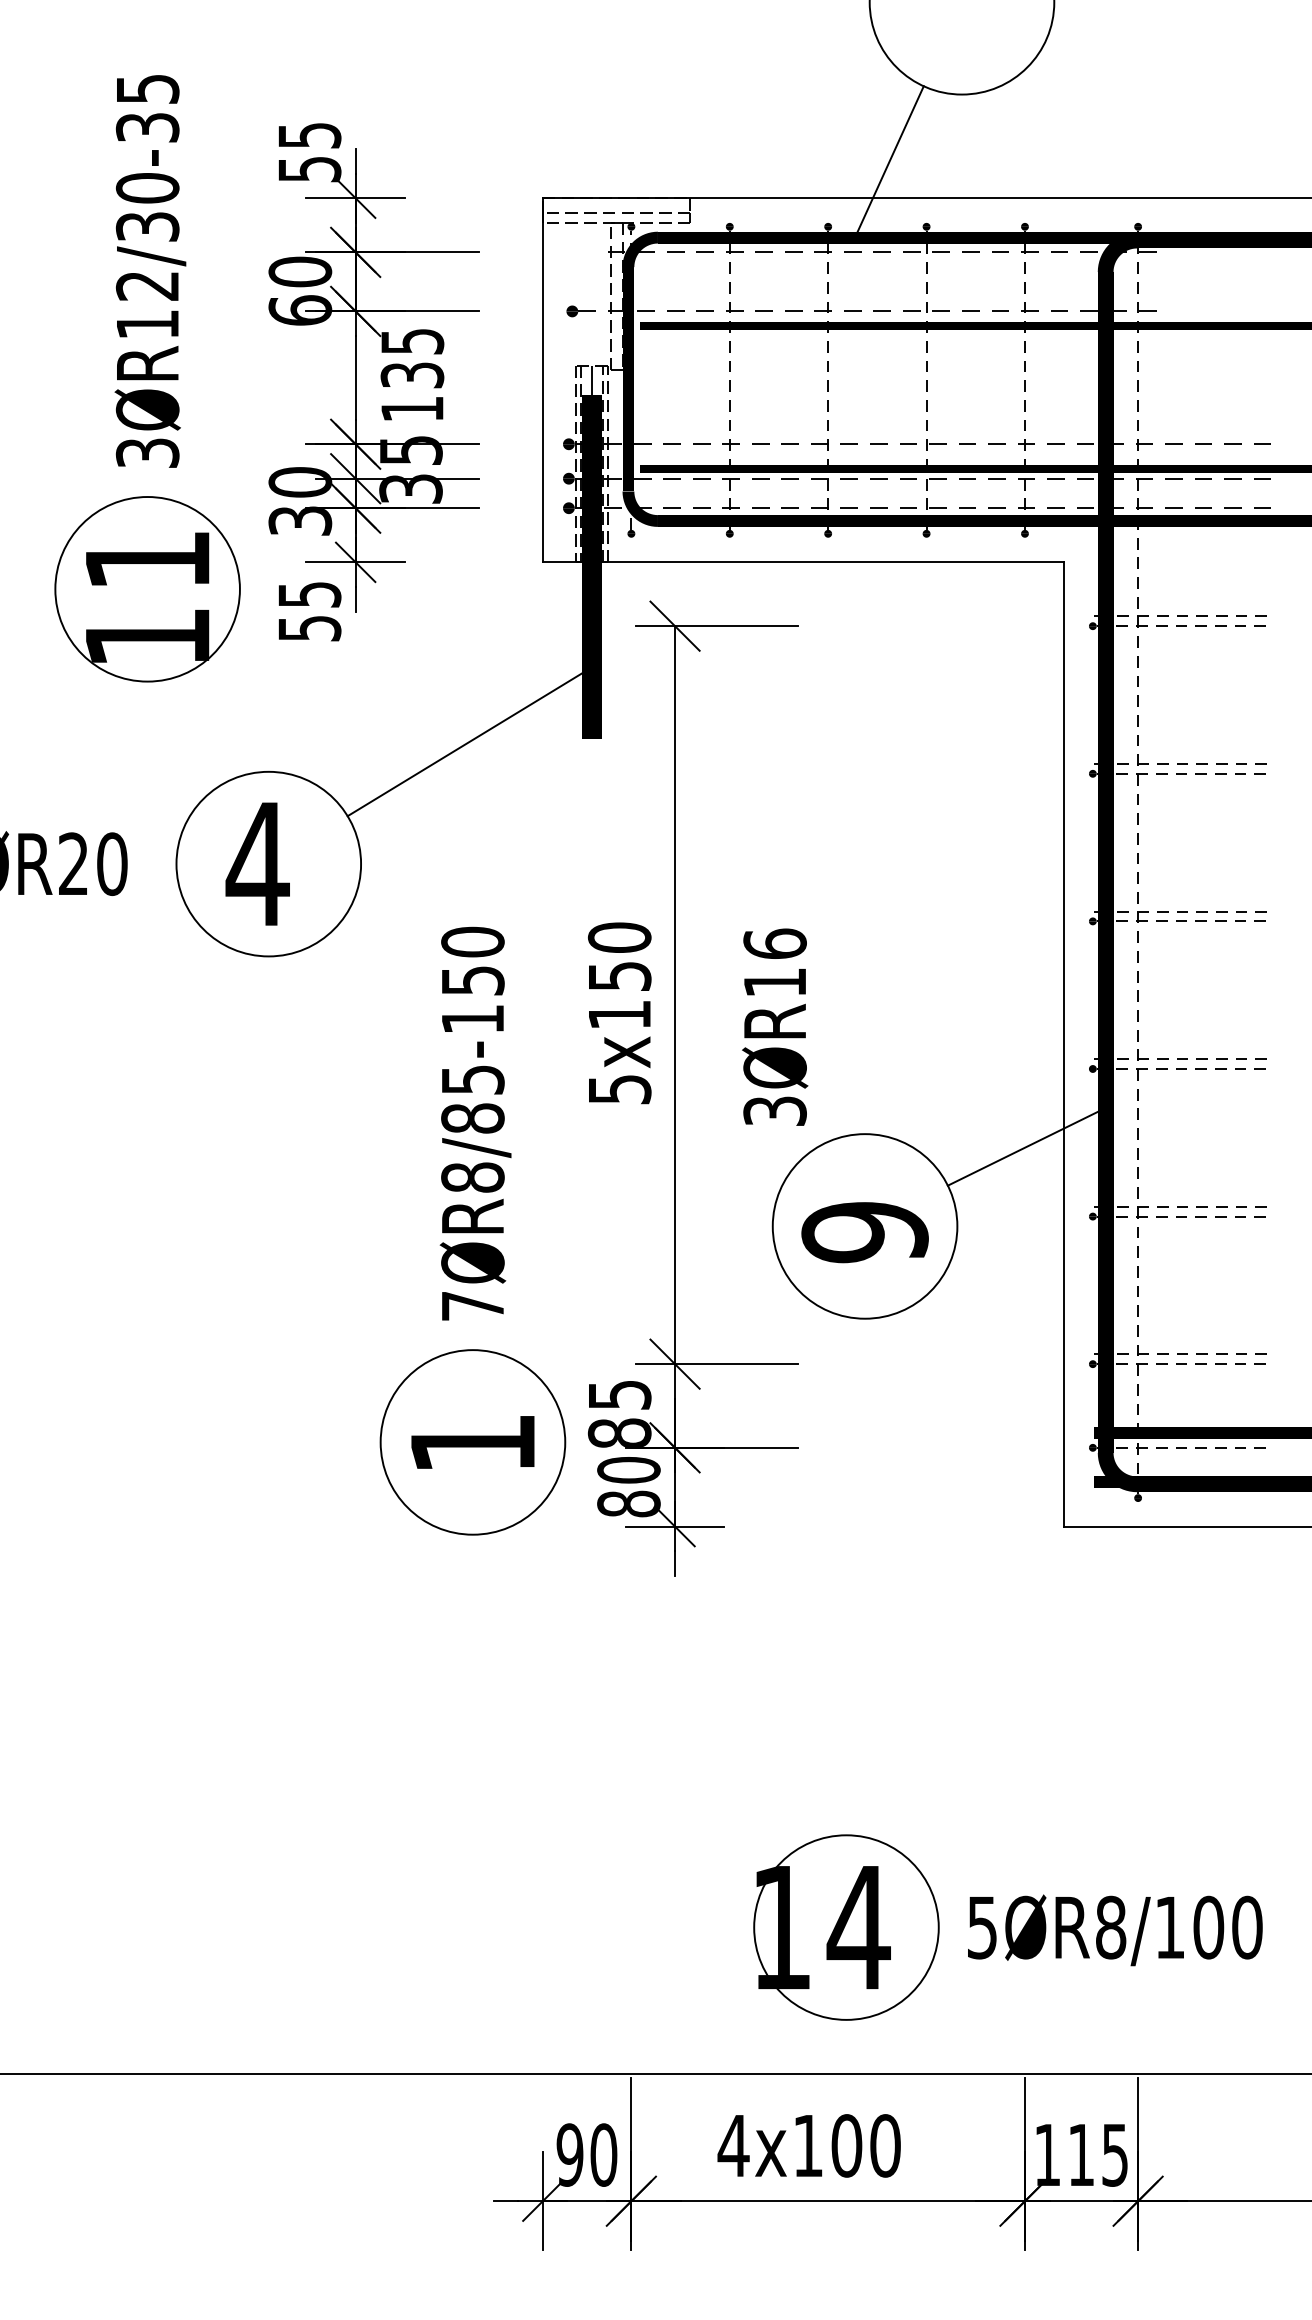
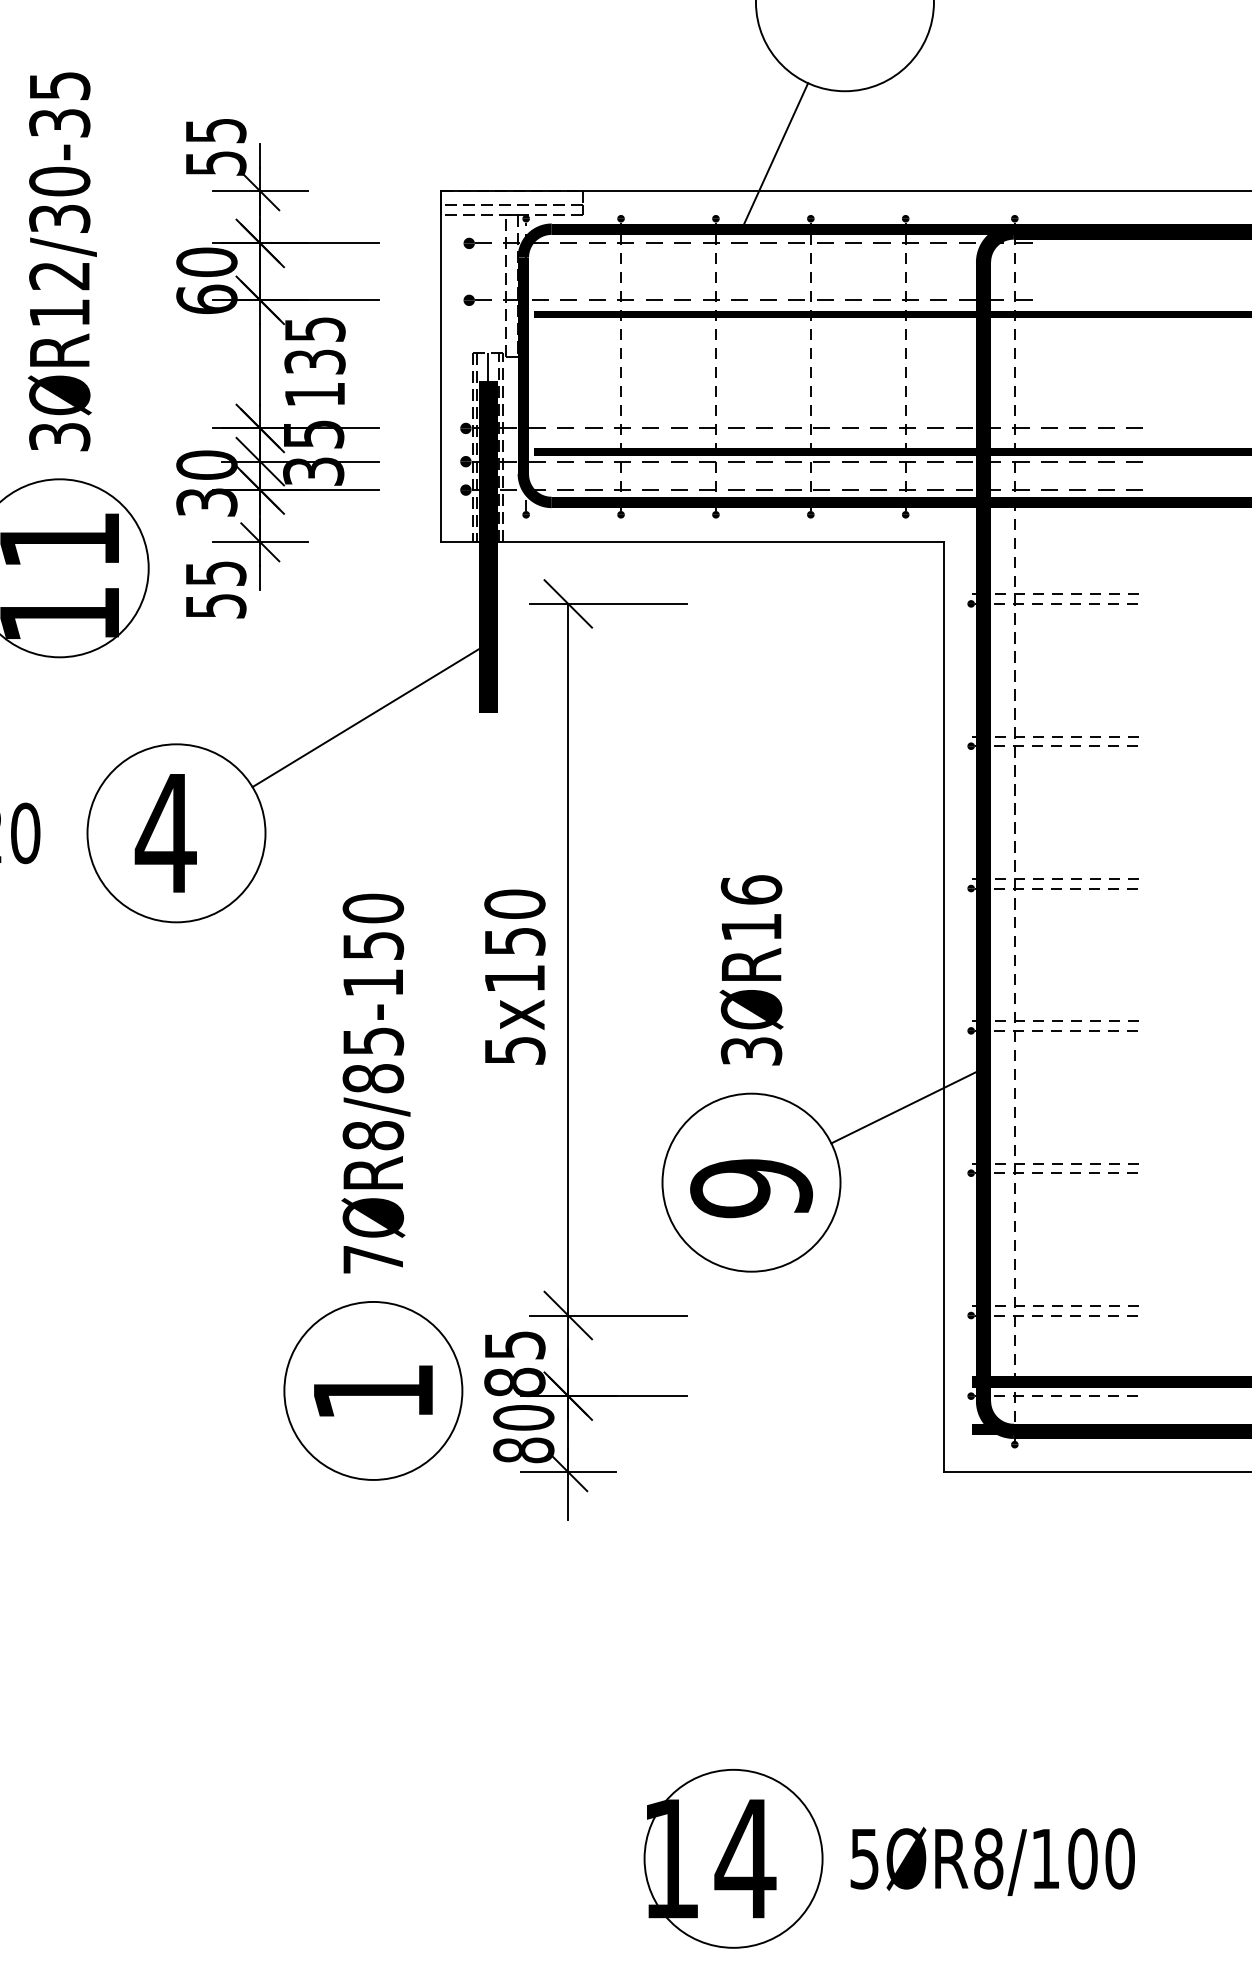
part: (580, 252) -> (477, 243), added
text: (775, 1026) -> (751, 969), moved

